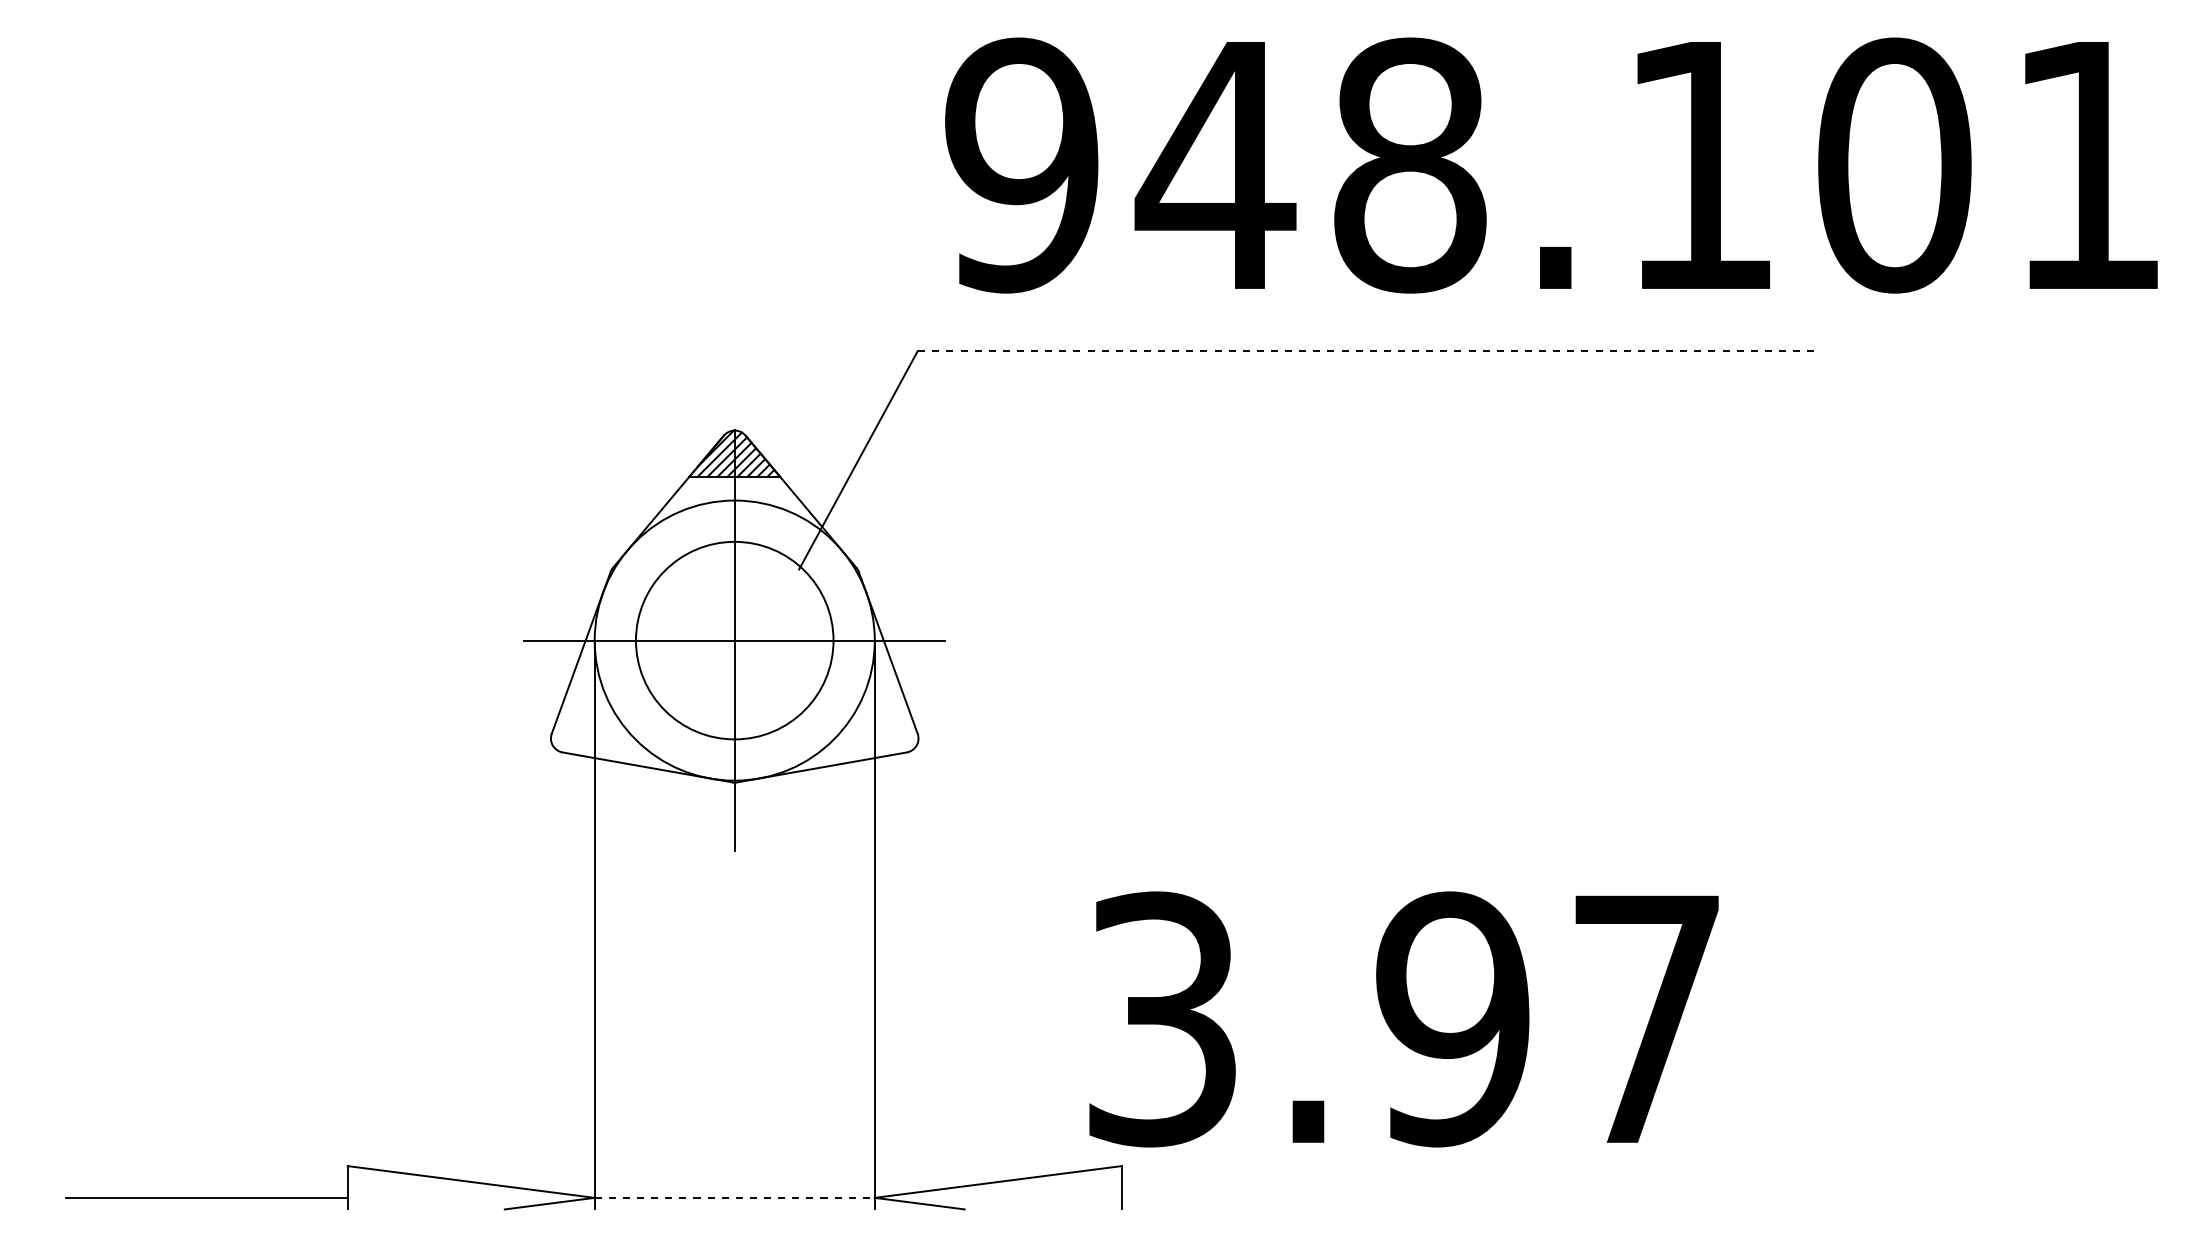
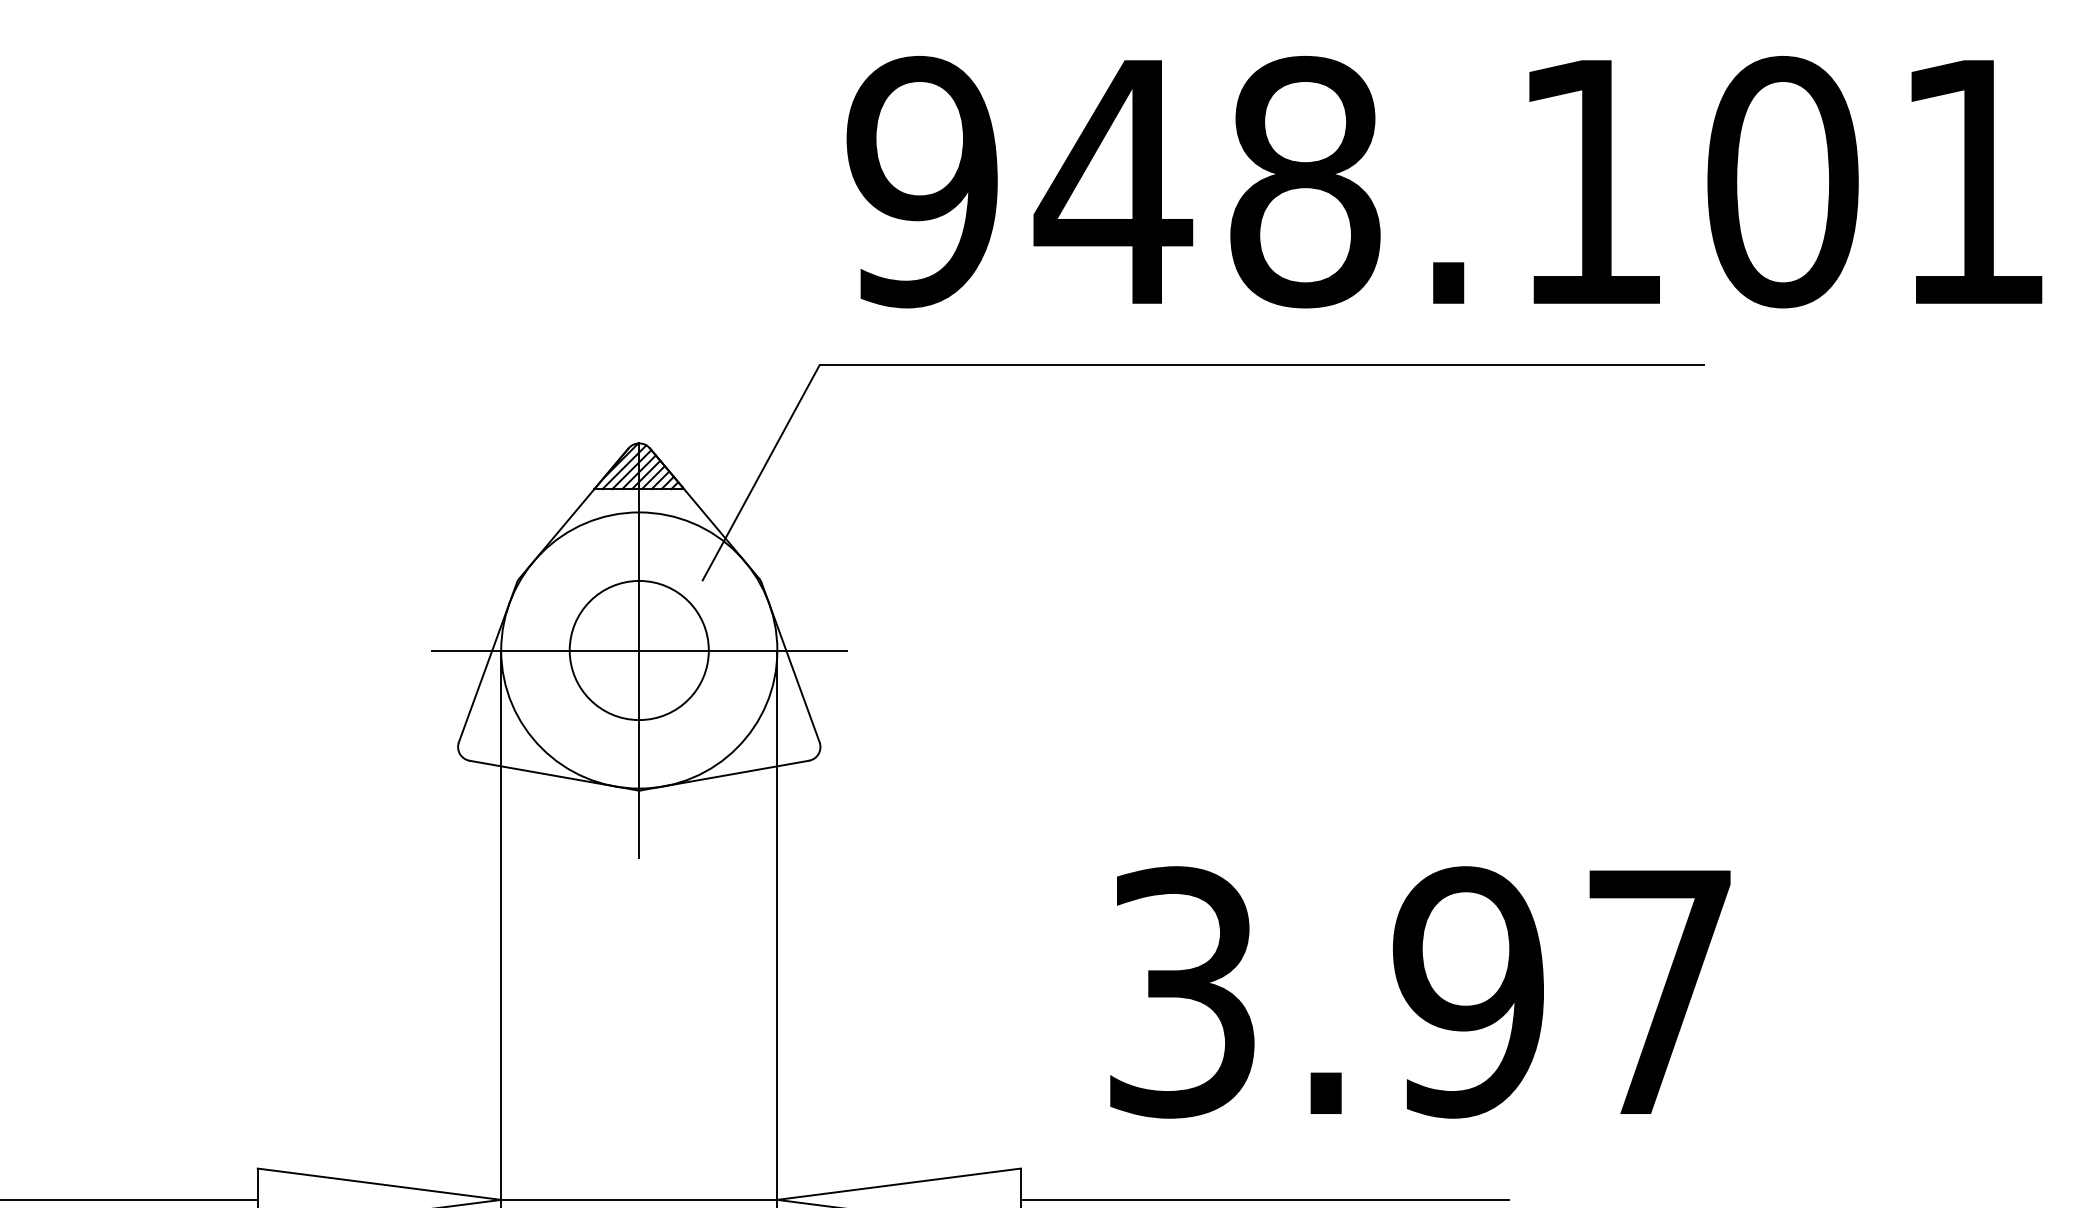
line: (1365, 351) -> (1261, 365), dashed -> solid
circle: (734, 640) -> (639, 650), size x0.71
text: (1403, 1019) -> (1419, 992), moved
line: (735, 1197) -> (640, 1199), dashed -> solid
line: (1369, 1197) -> (1265, 1199), added

